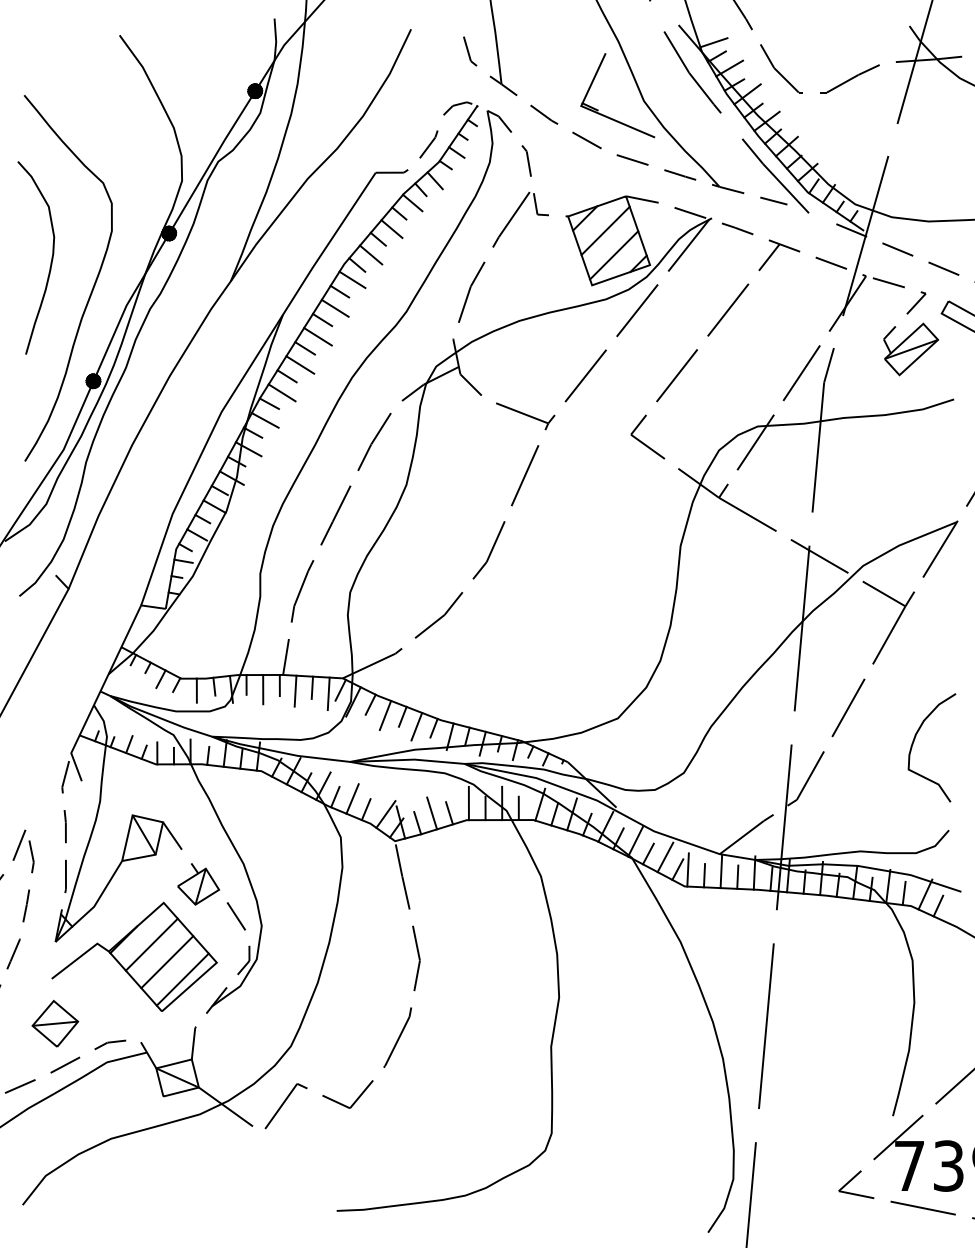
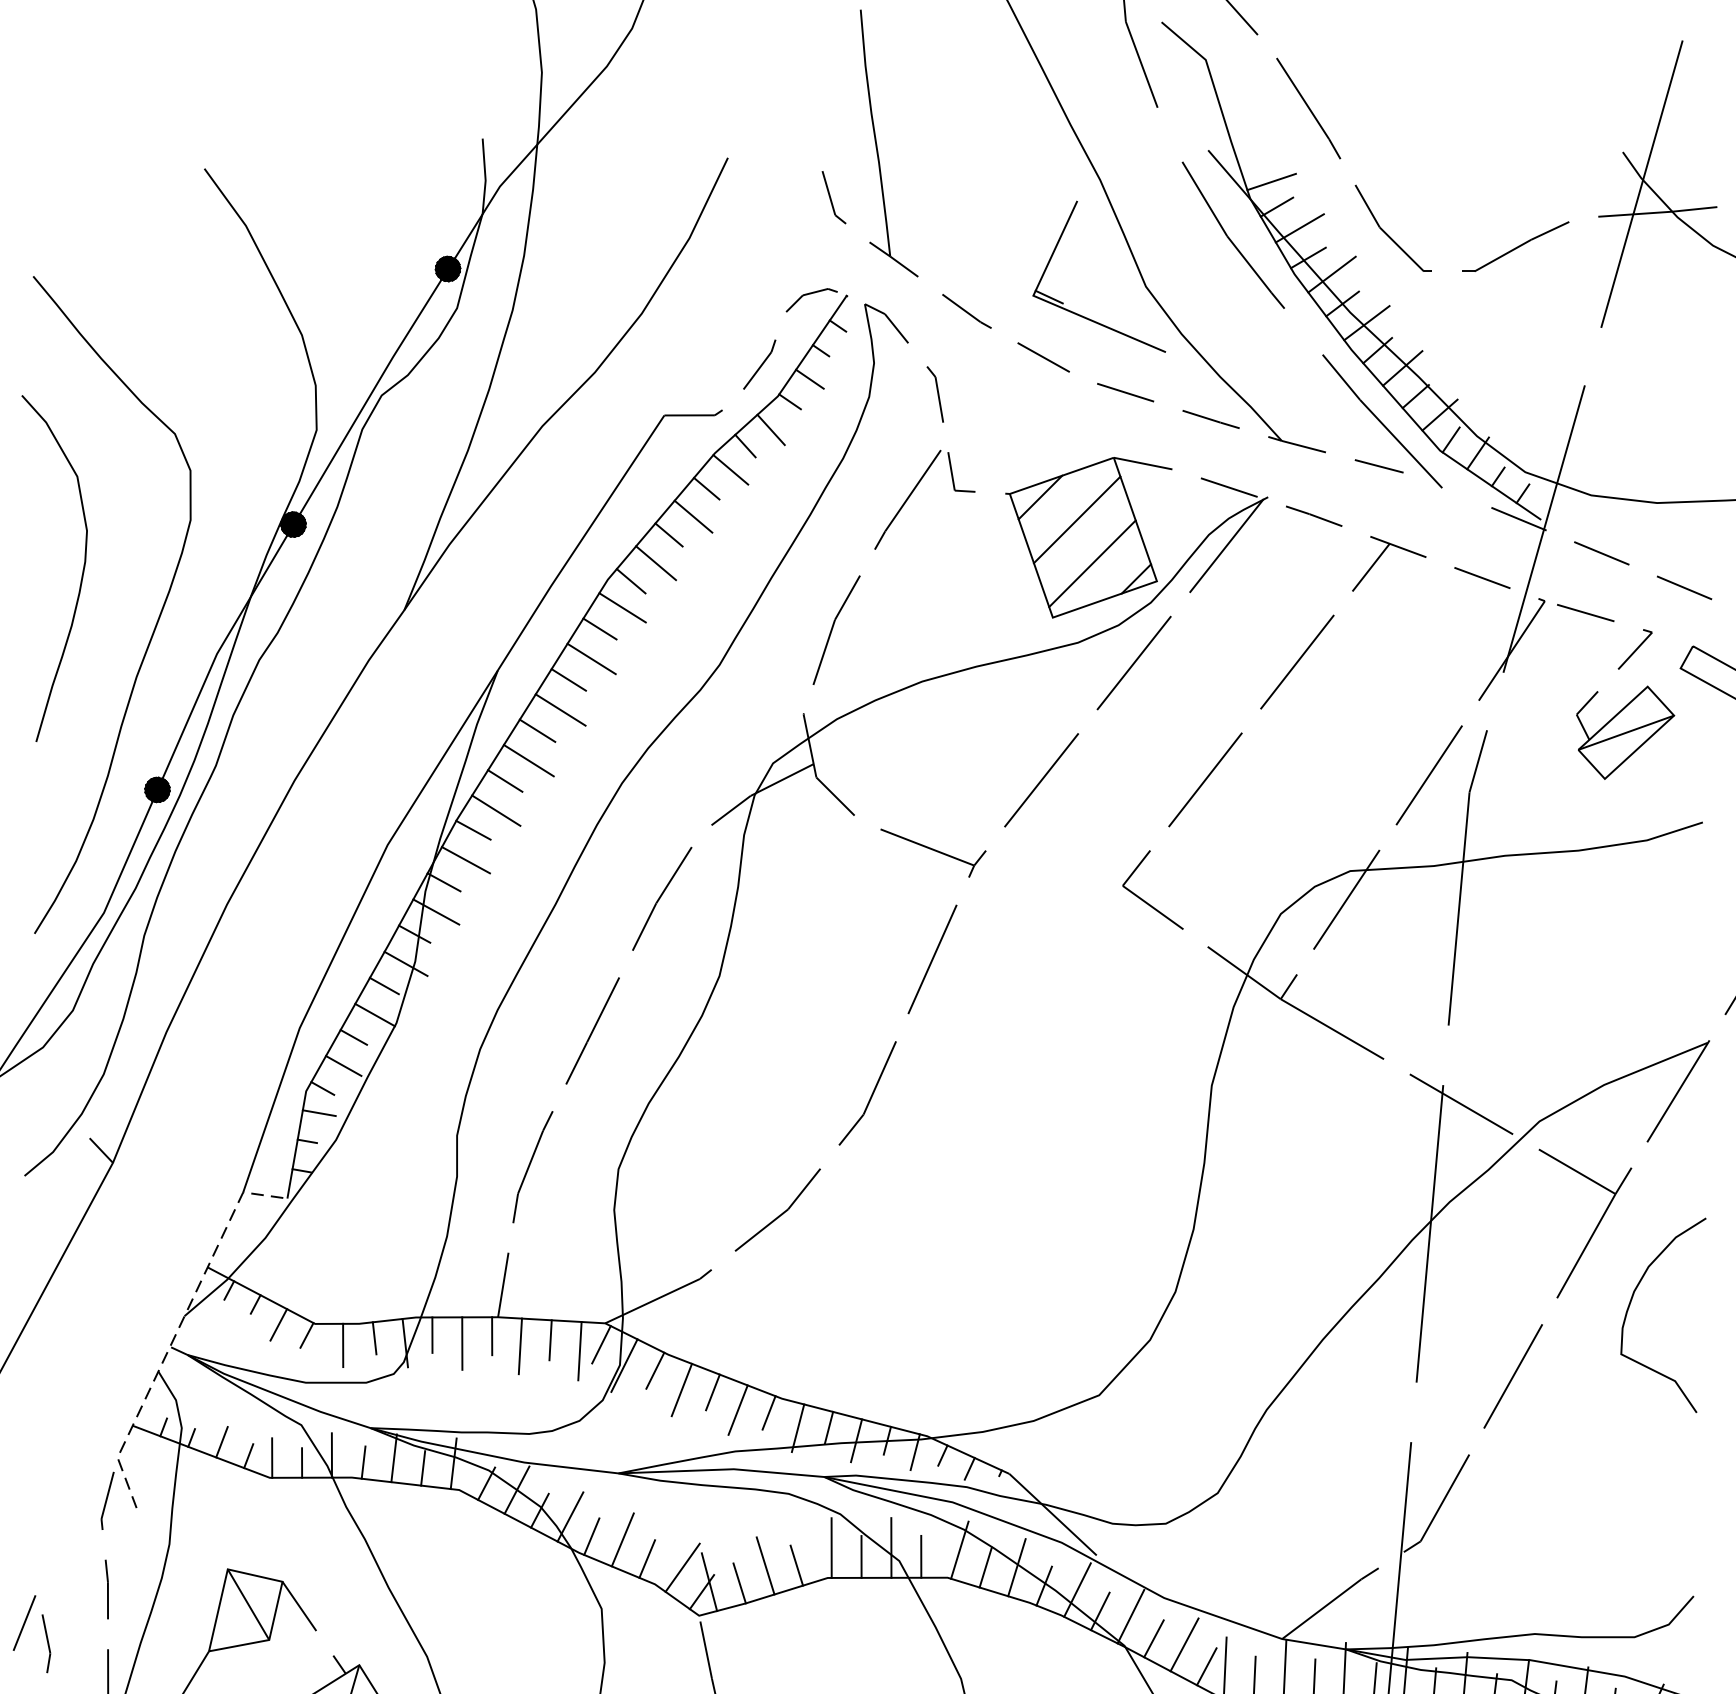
line: (104, 681) -> (177, 1328), solid -> dashed
curve: (915, 739) -> (1633, 1300), moved

